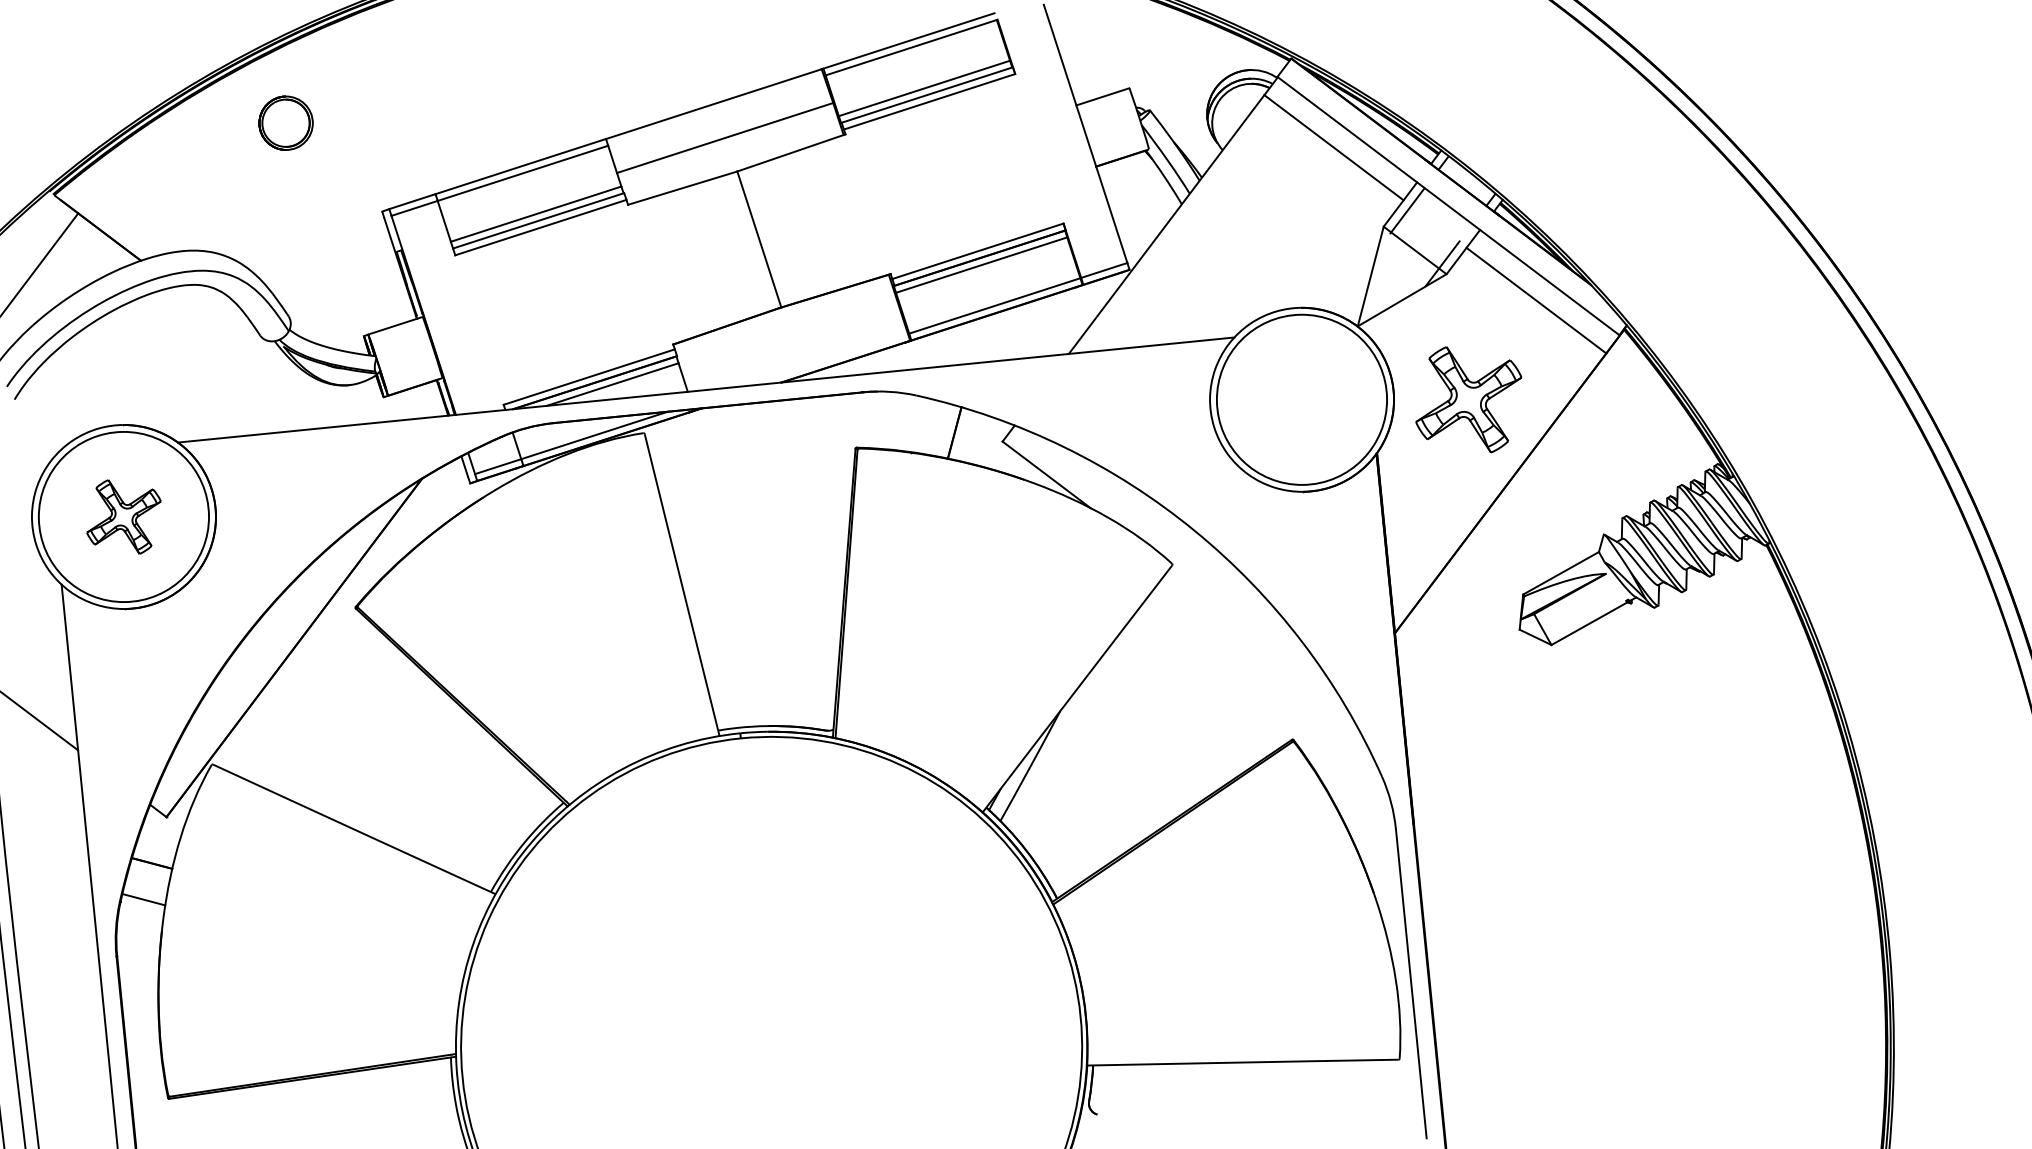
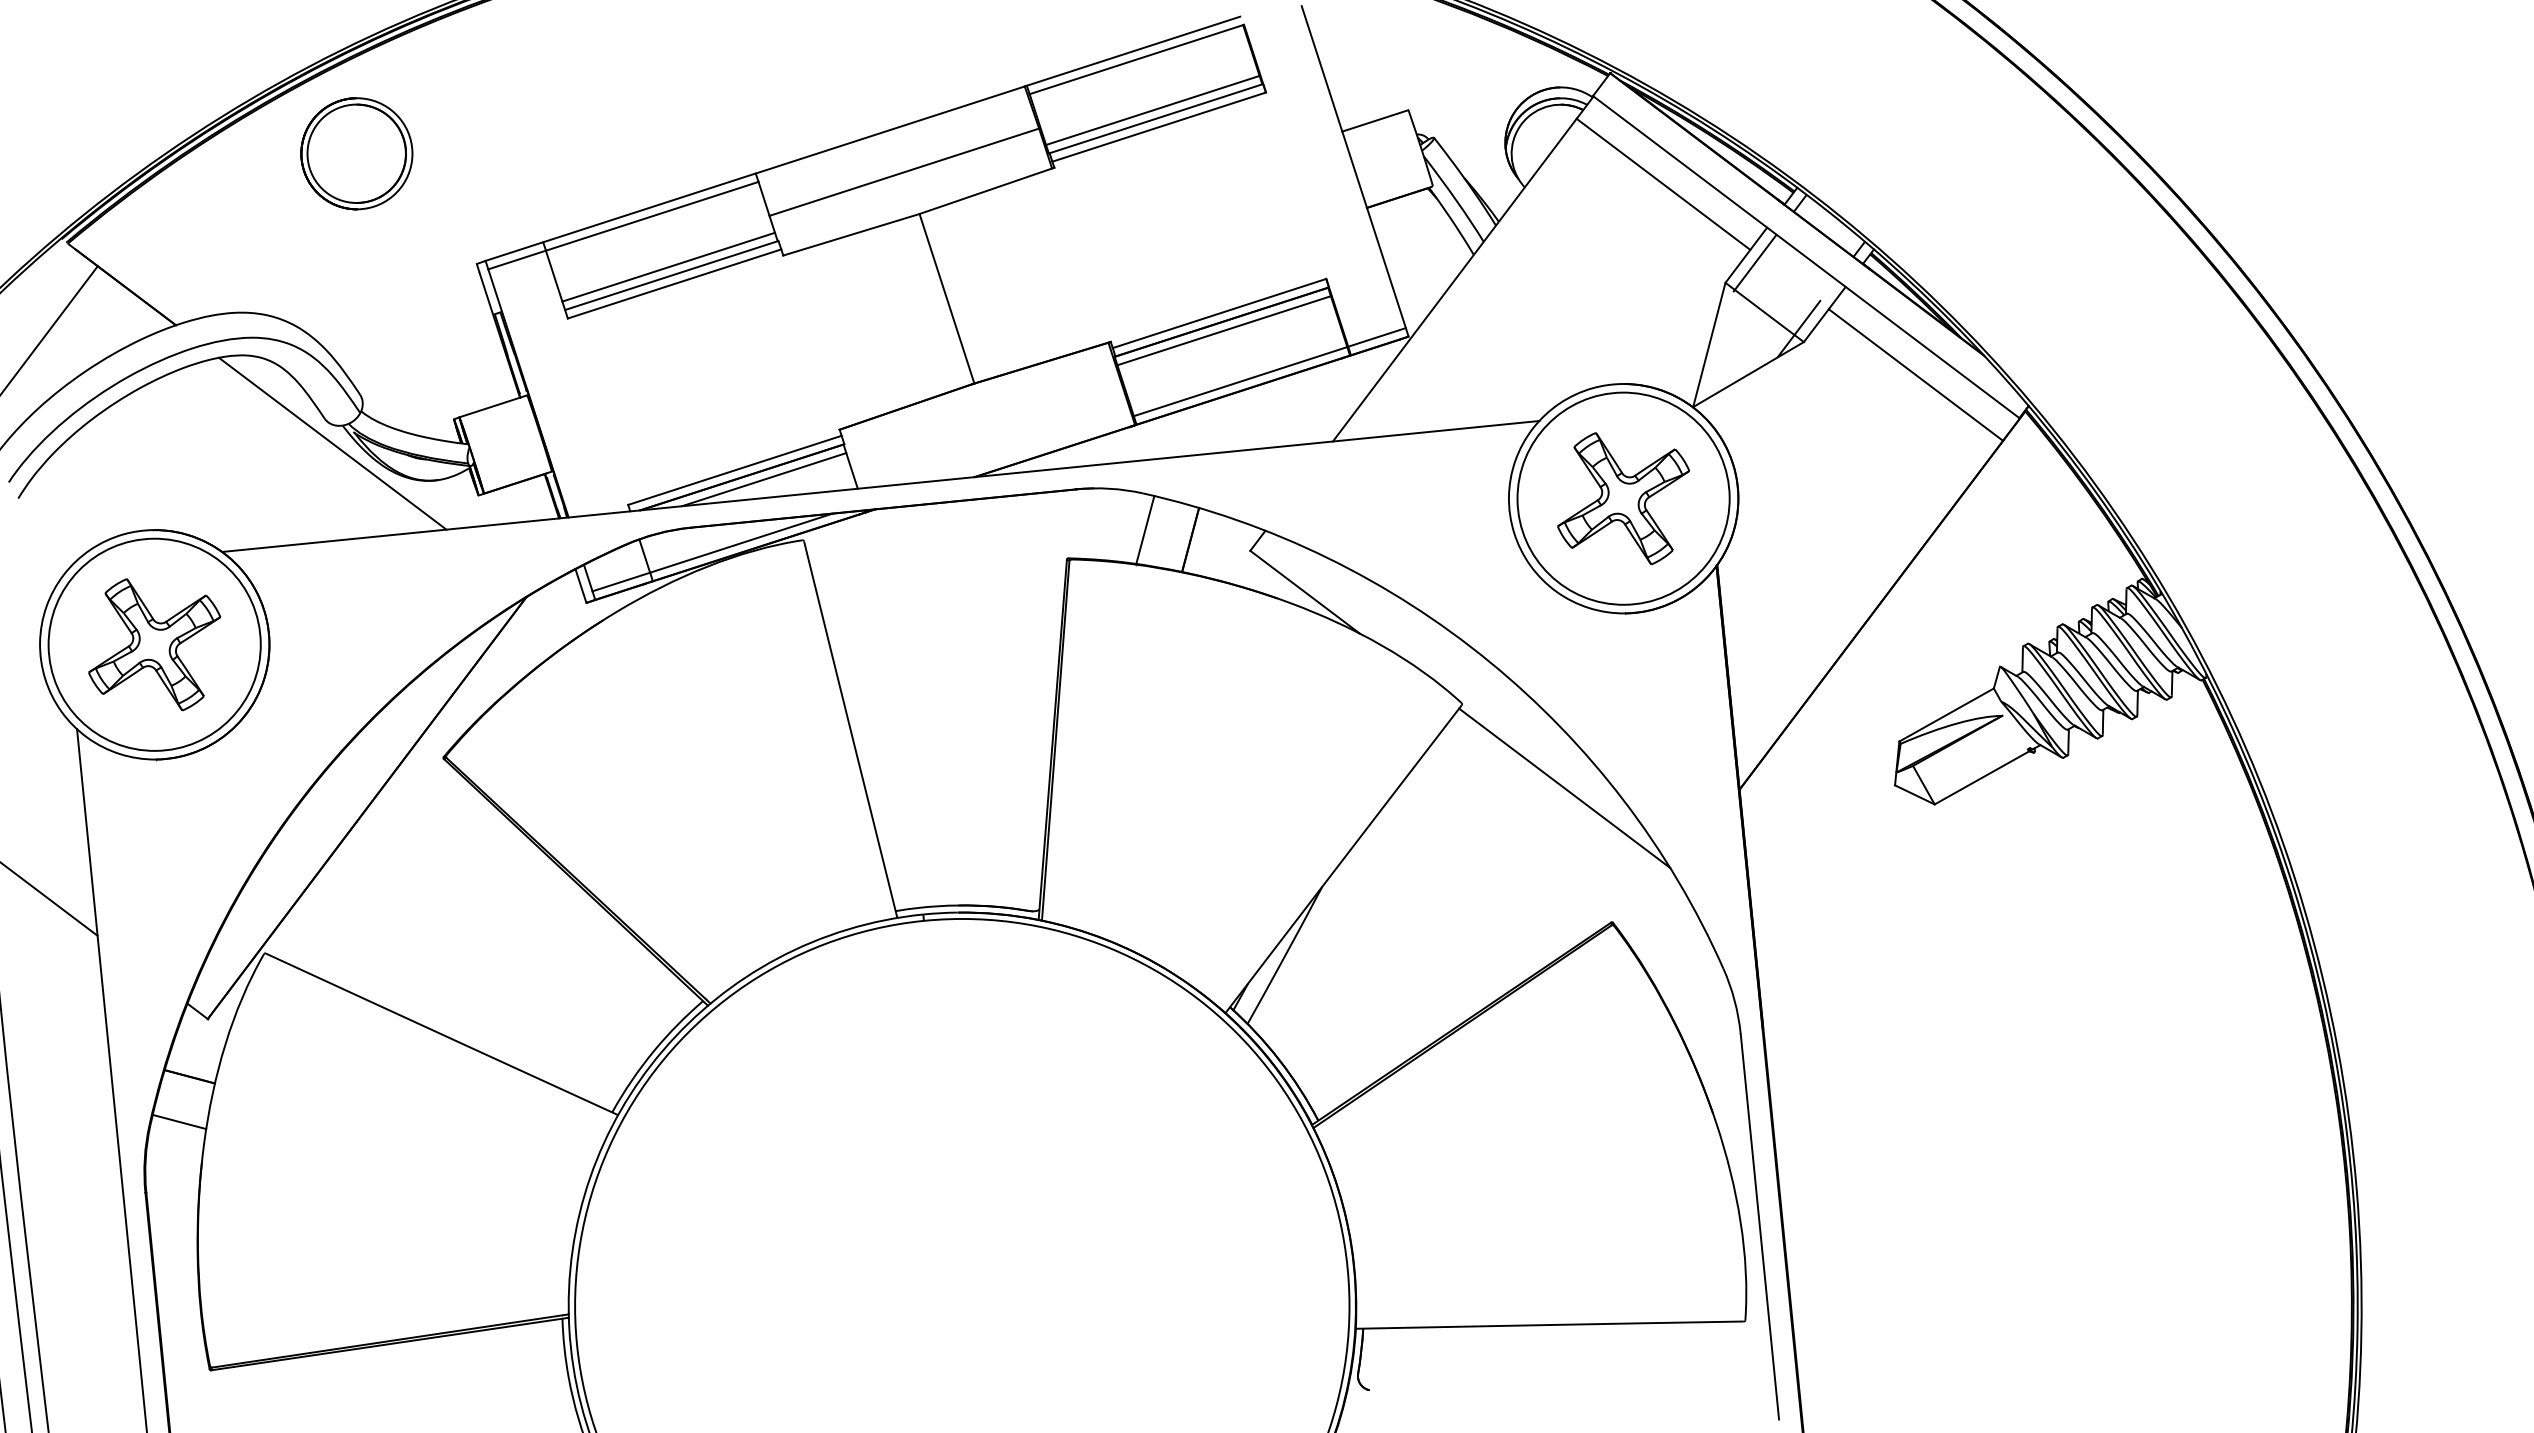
part: (285, 122) -> (356, 153), size x1.67
line: (266, 355) -> (332, 443), added
part: (1468, 399) -> (1623, 498), moved
line: (918, 424) -> (1145, 529), added
part: (123, 516) -> (154, 644), size x1.43
line: (1254, 632) -> (1564, 788), added

